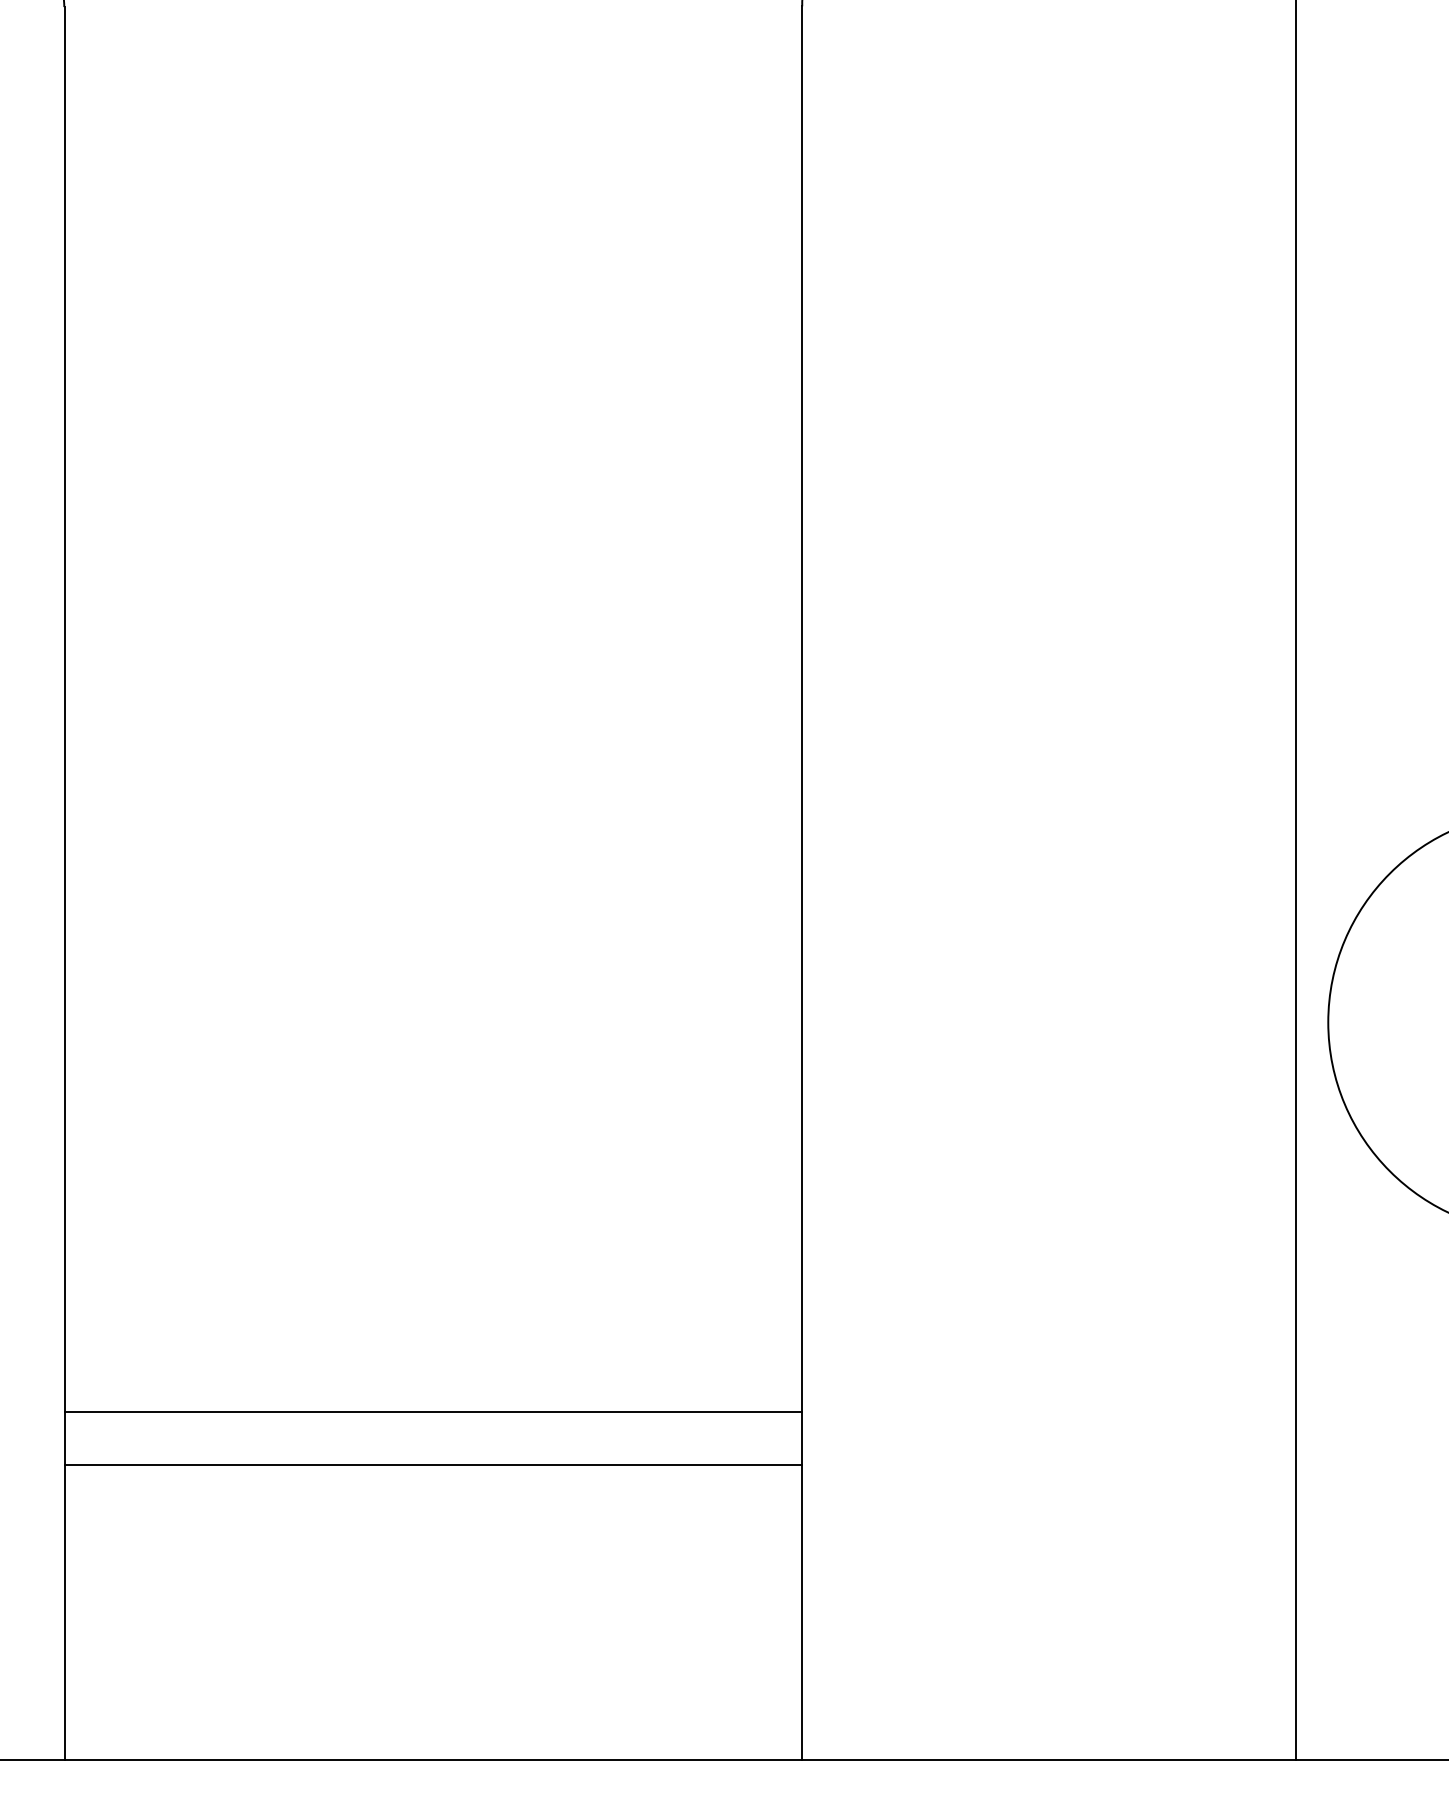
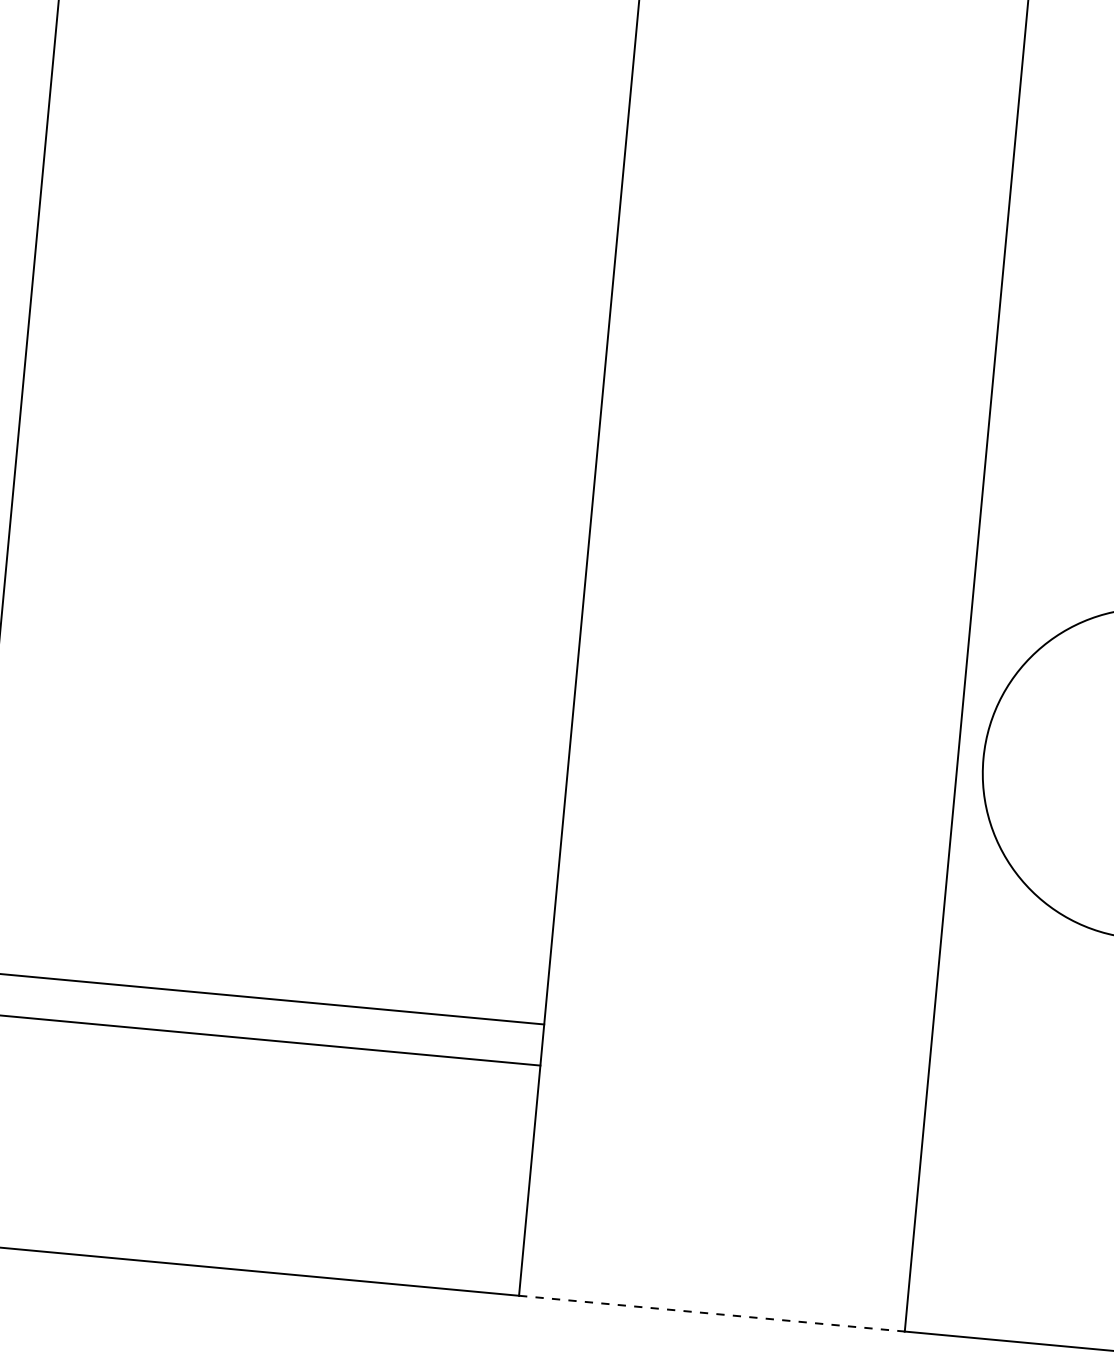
line: (1049, 1759) -> (712, 1313), solid -> dashed

